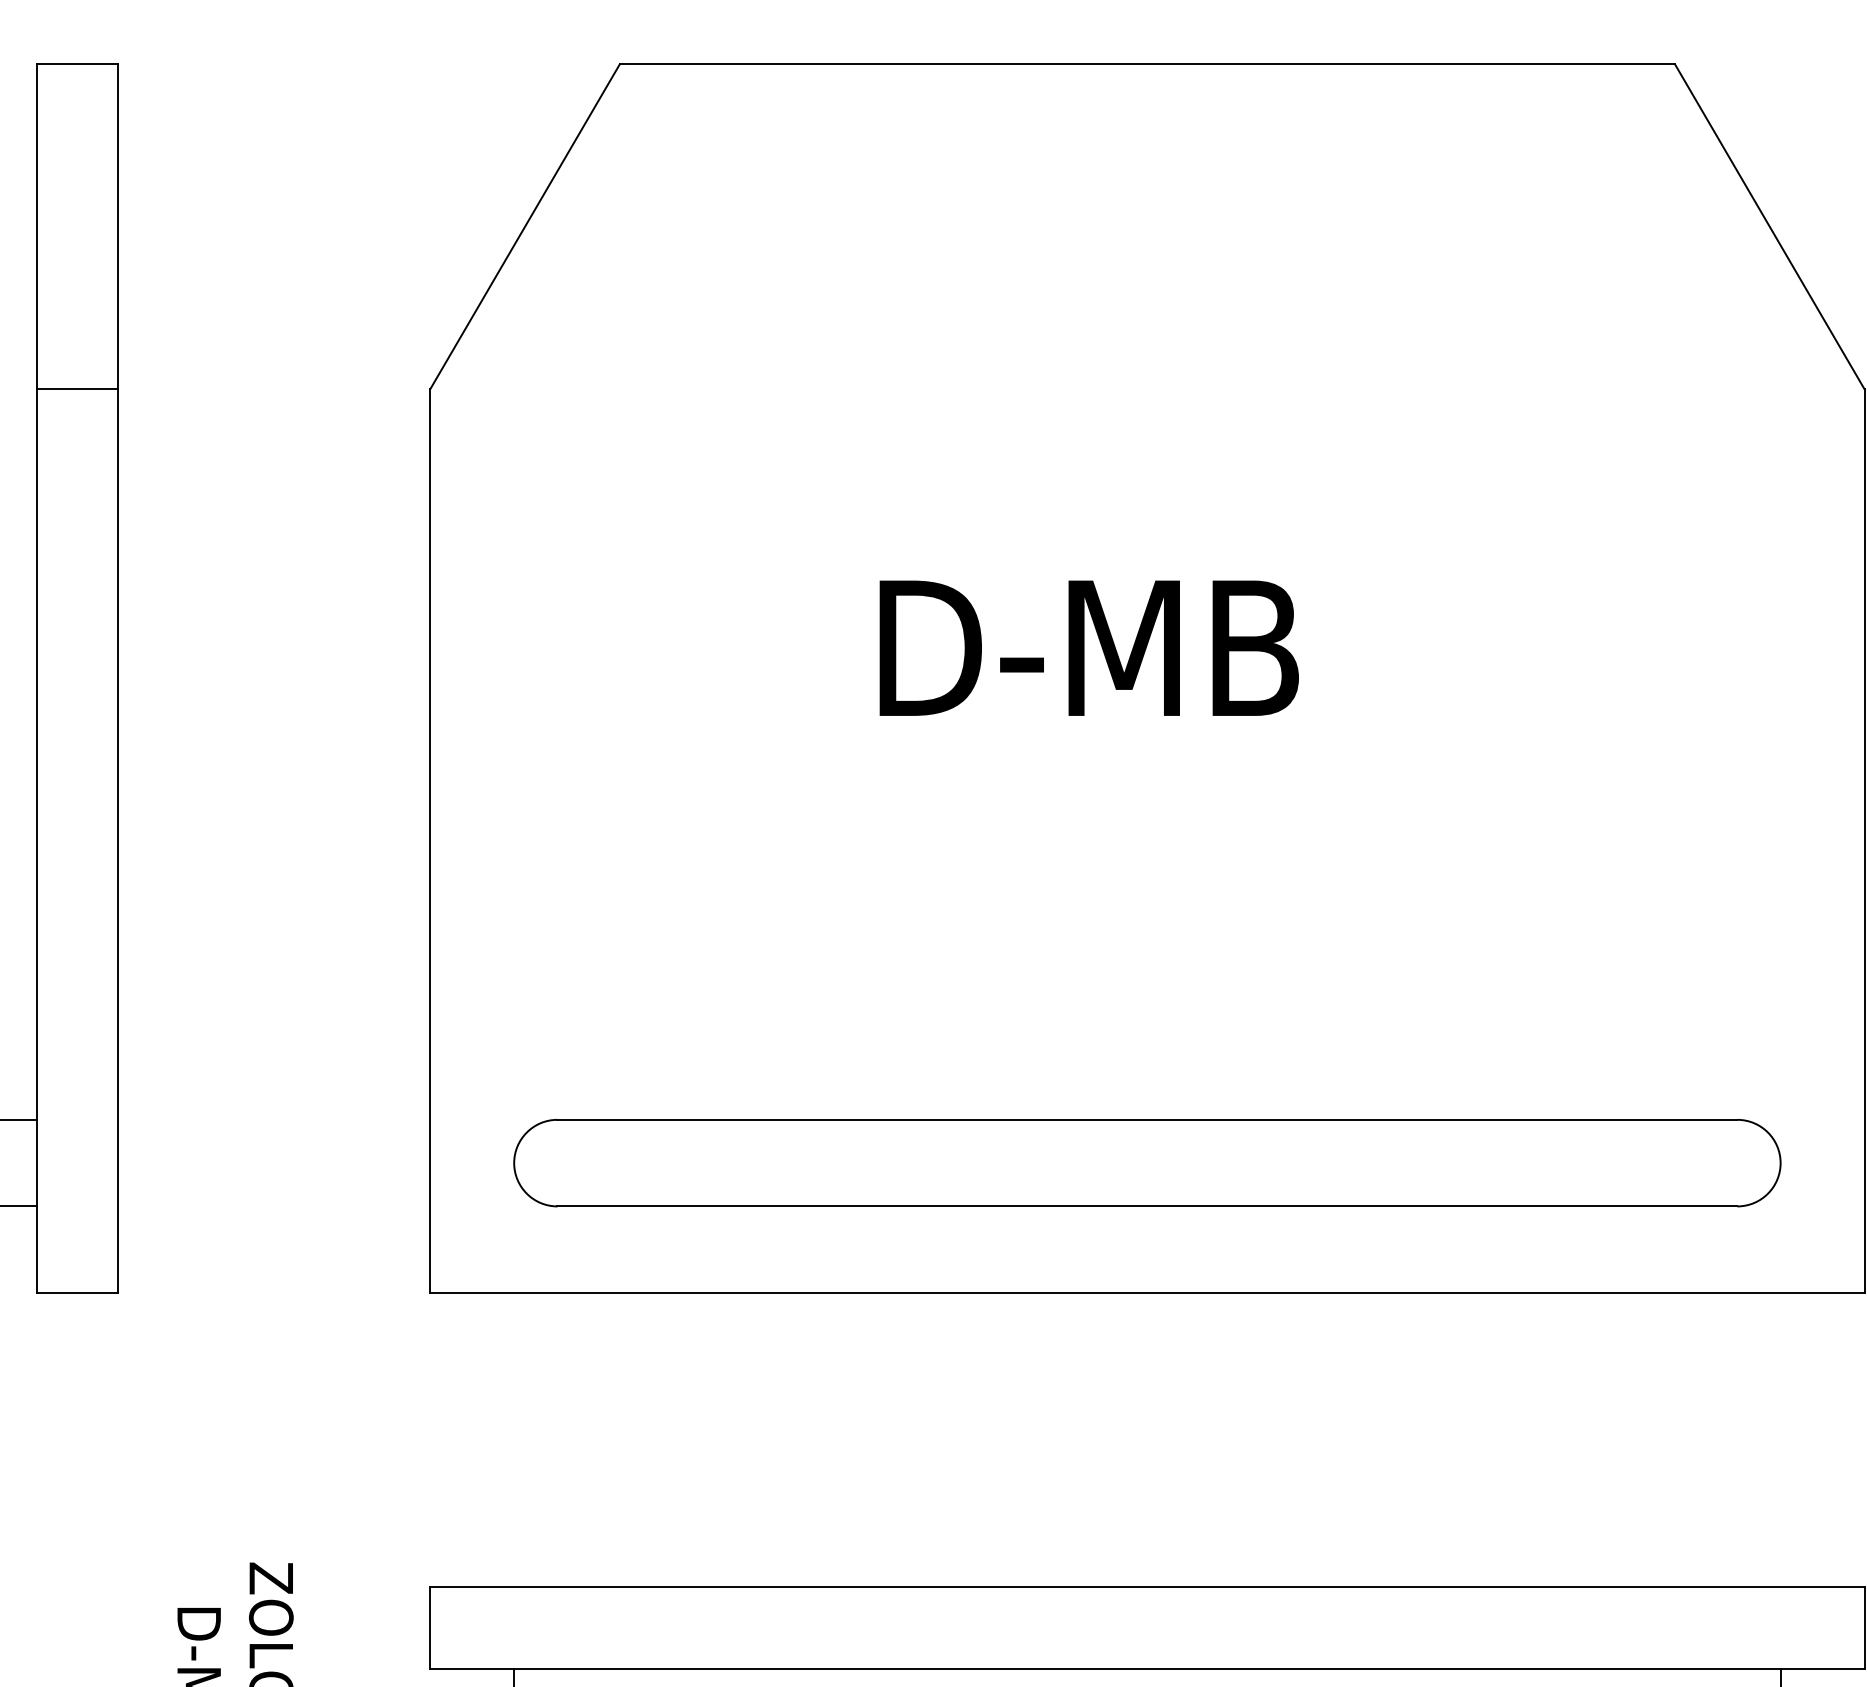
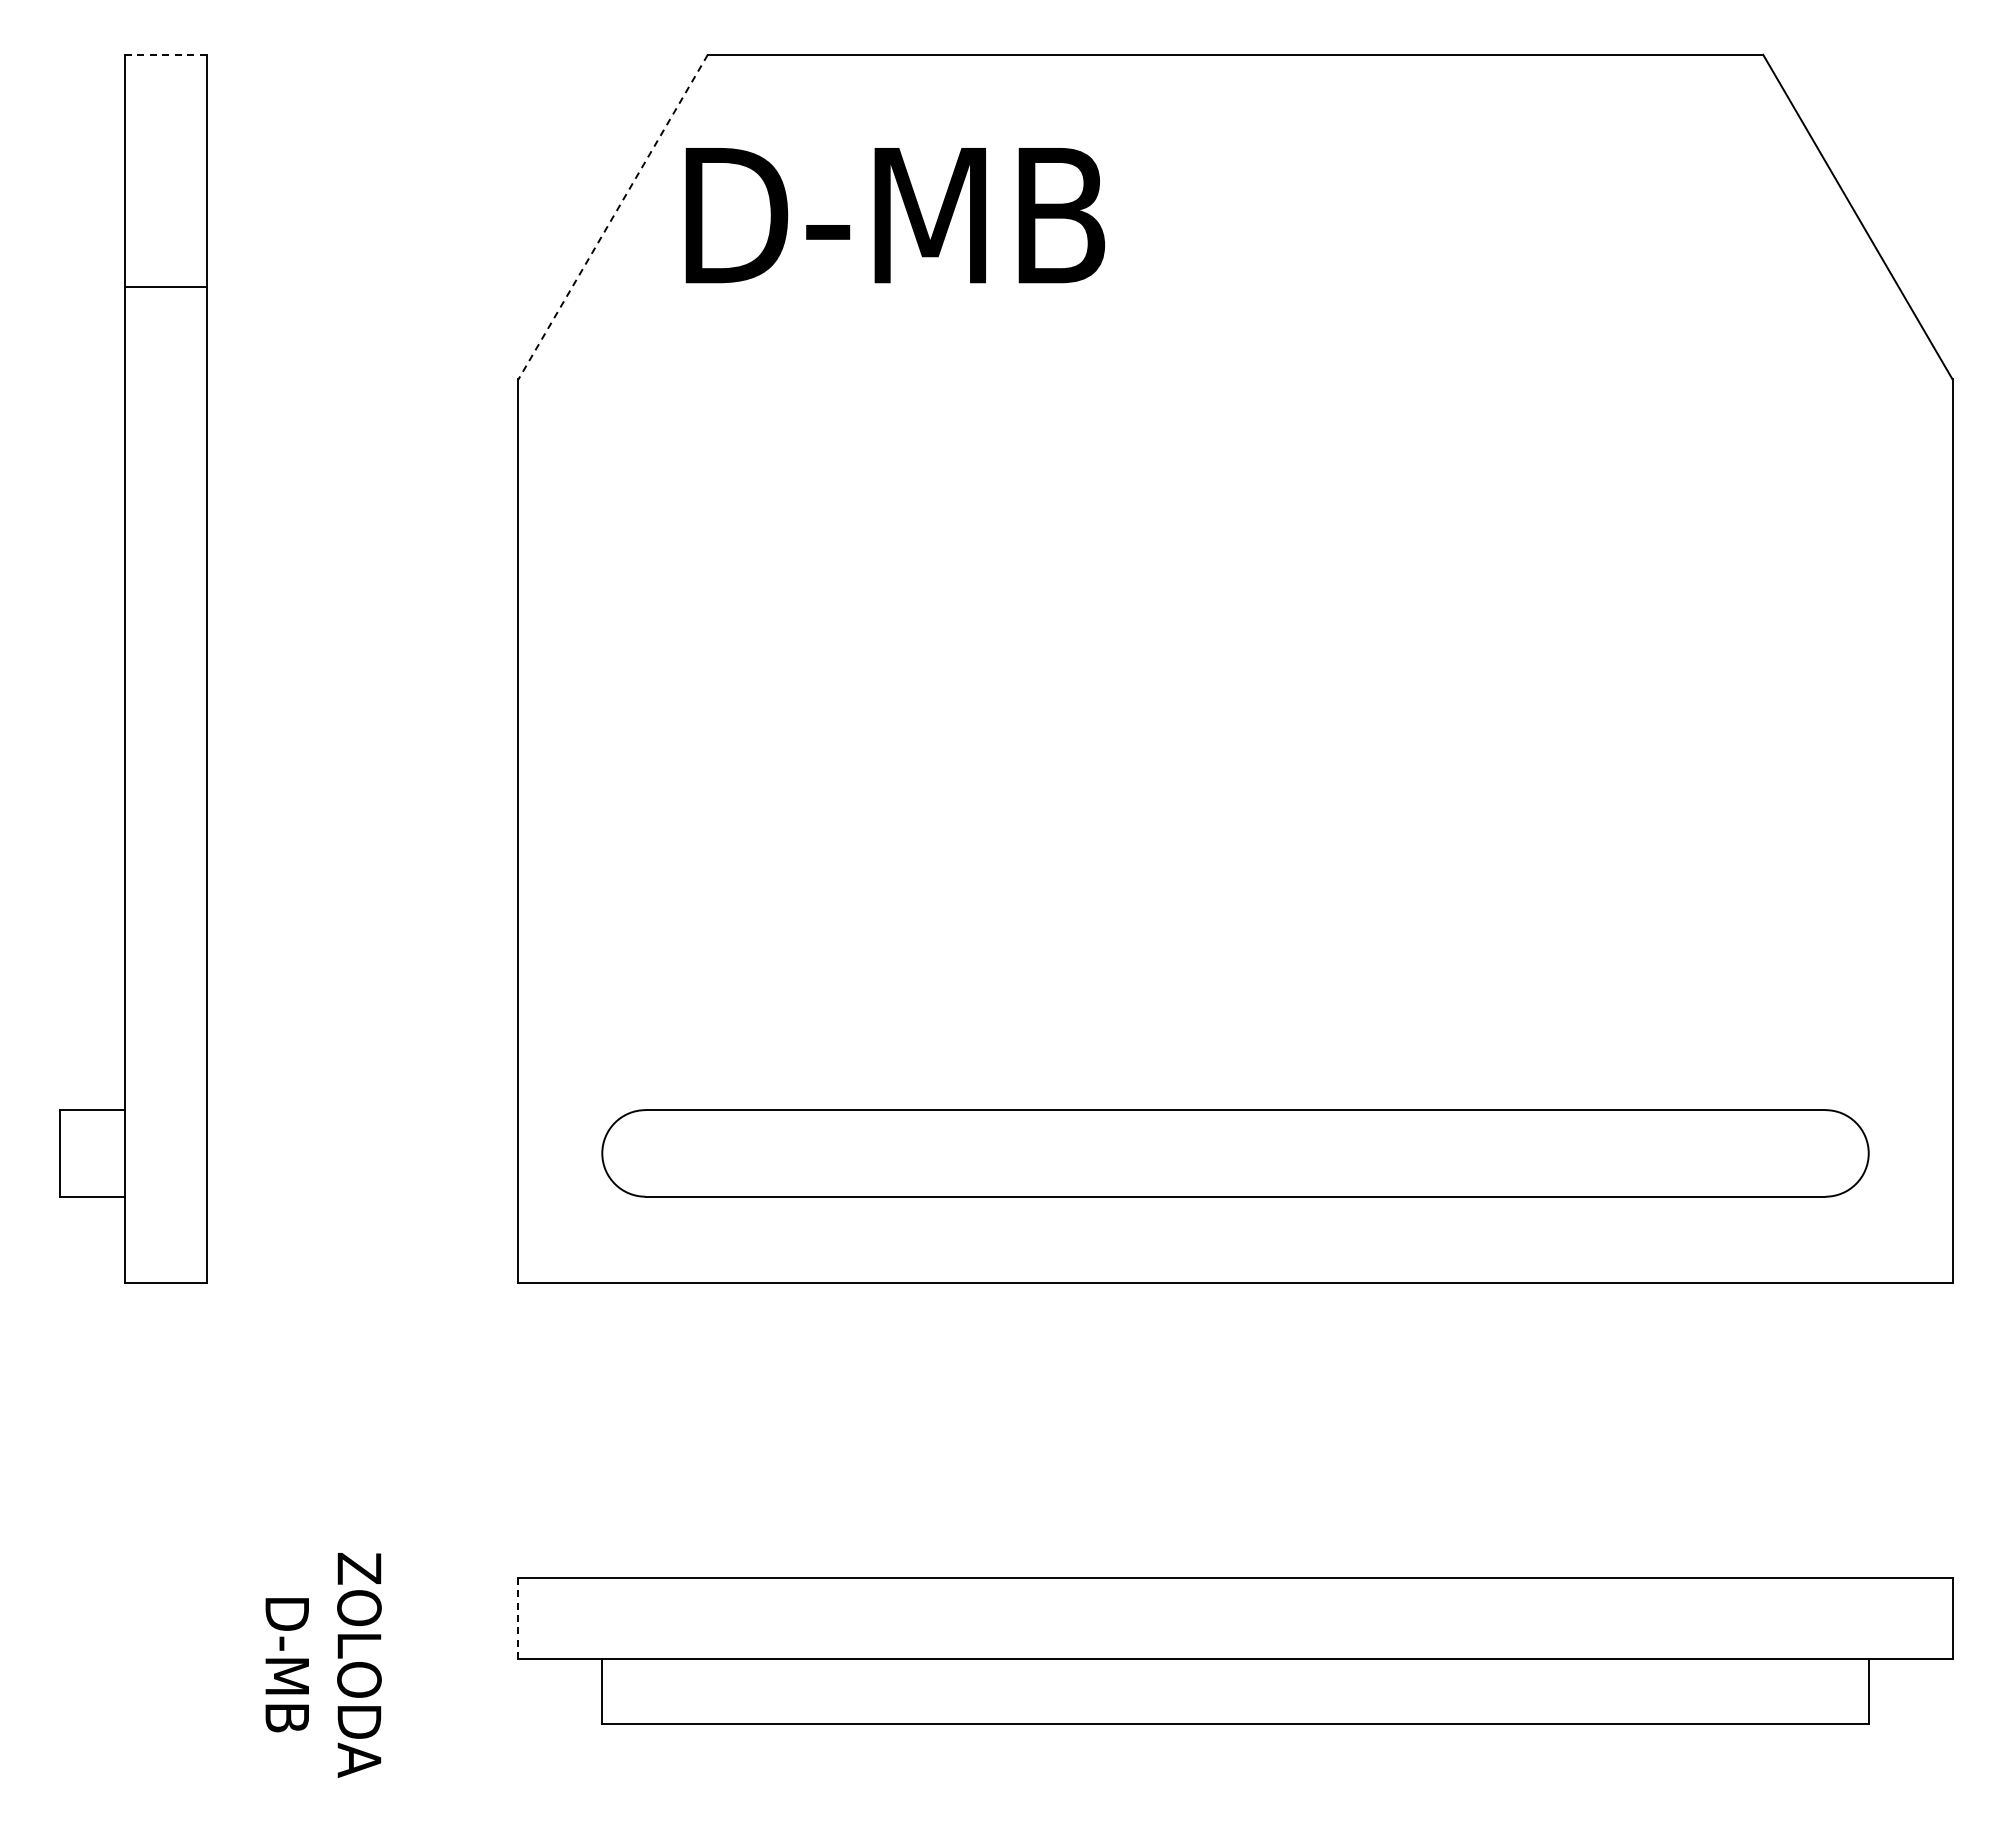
line: (77, 64) -> (165, 54), solid -> dashed
line: (525, 227) -> (613, 217), solid -> dashed
line: (77, 389) -> (165, 287), moved
text: (1089, 648) -> (895, 215), moved
line: (430, 1628) -> (518, 1618), solid -> dashed

